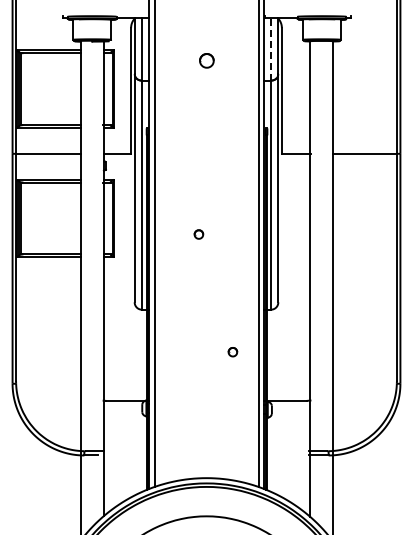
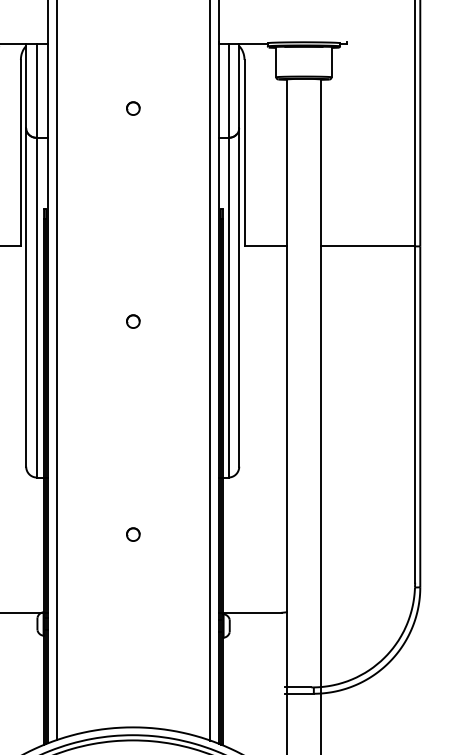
line: (271, 48) -> (229, 90), dashed -> solid
part: (206, 60) -> (132, 108), size x0.62
part: (198, 234) -> (132, 321), moved
part: (232, 352) -> (132, 535), moved

